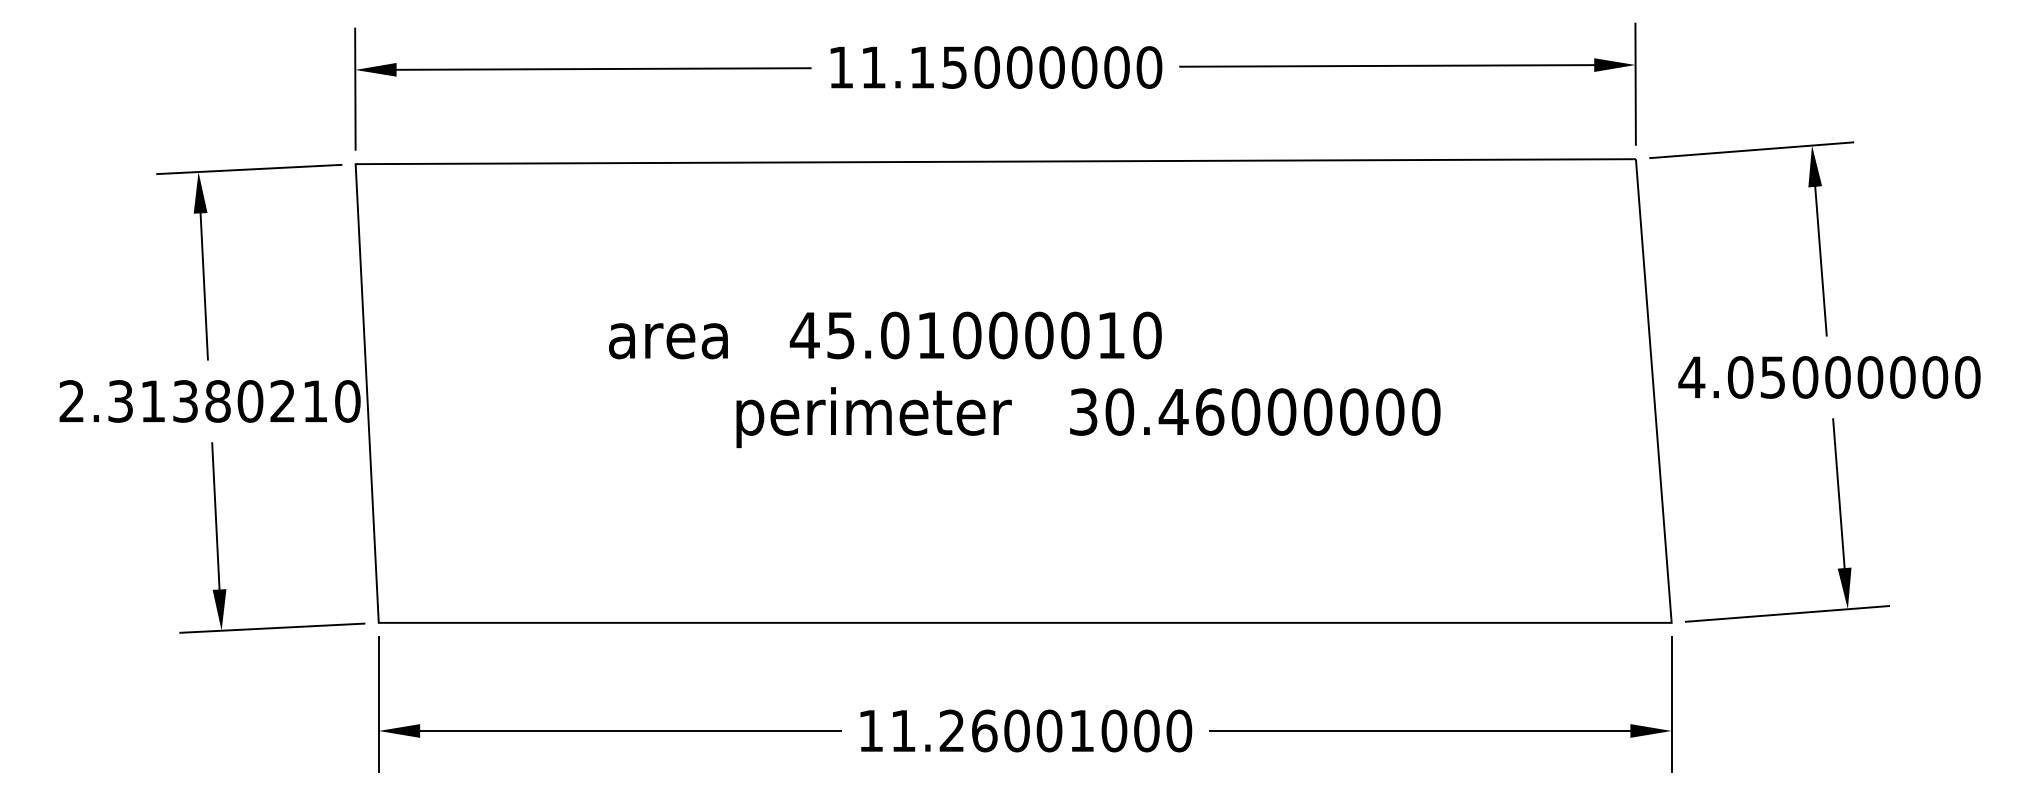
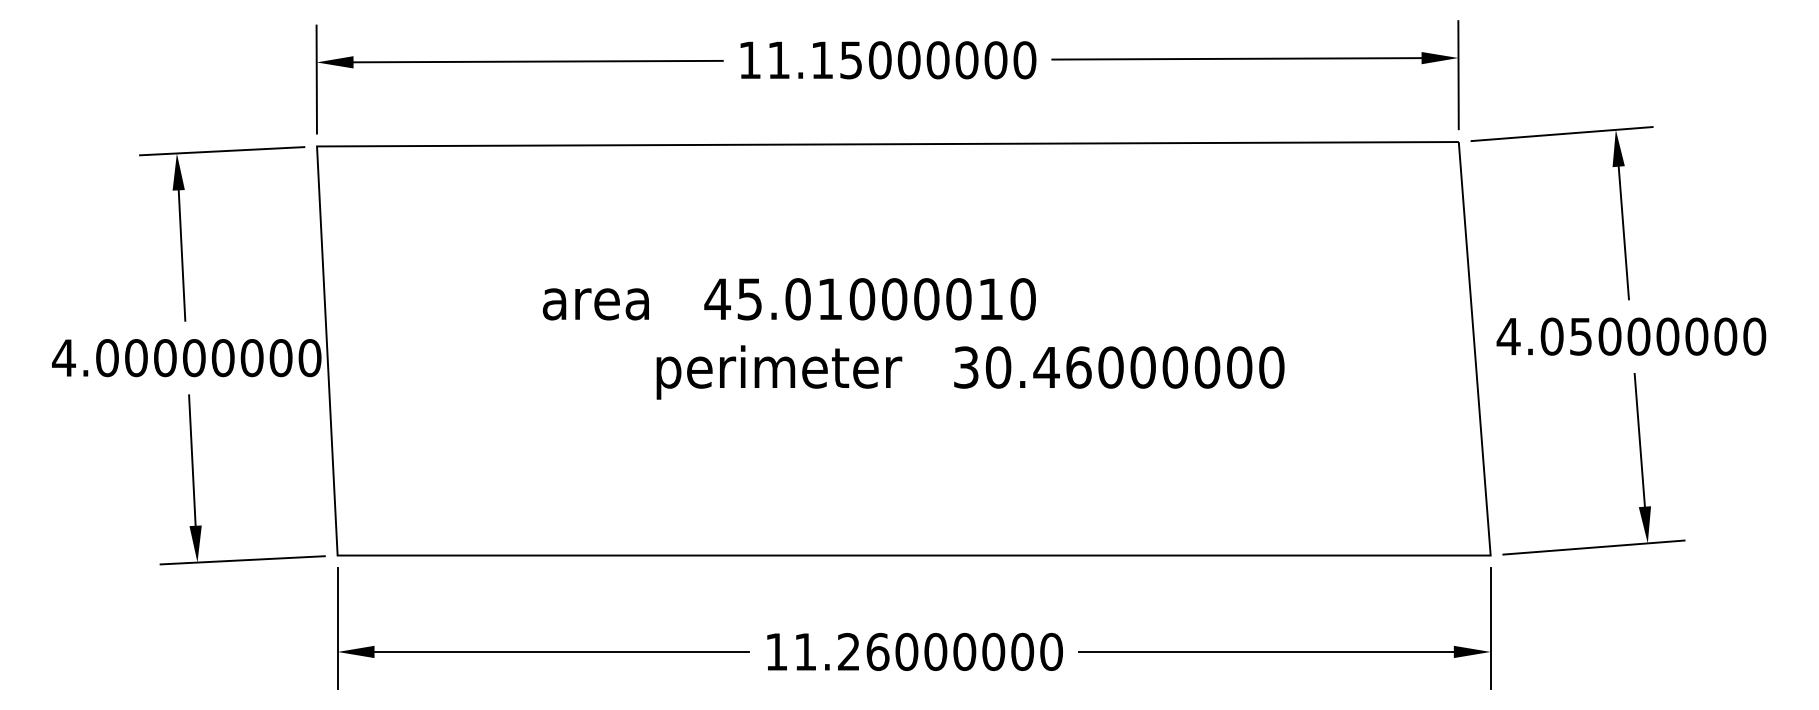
text: (193, 401) -> (172, 358), 2.31380210 -> 4.00000000
text: (1081, 730) -> (964, 651), 11.26001000 -> 11.26000000

